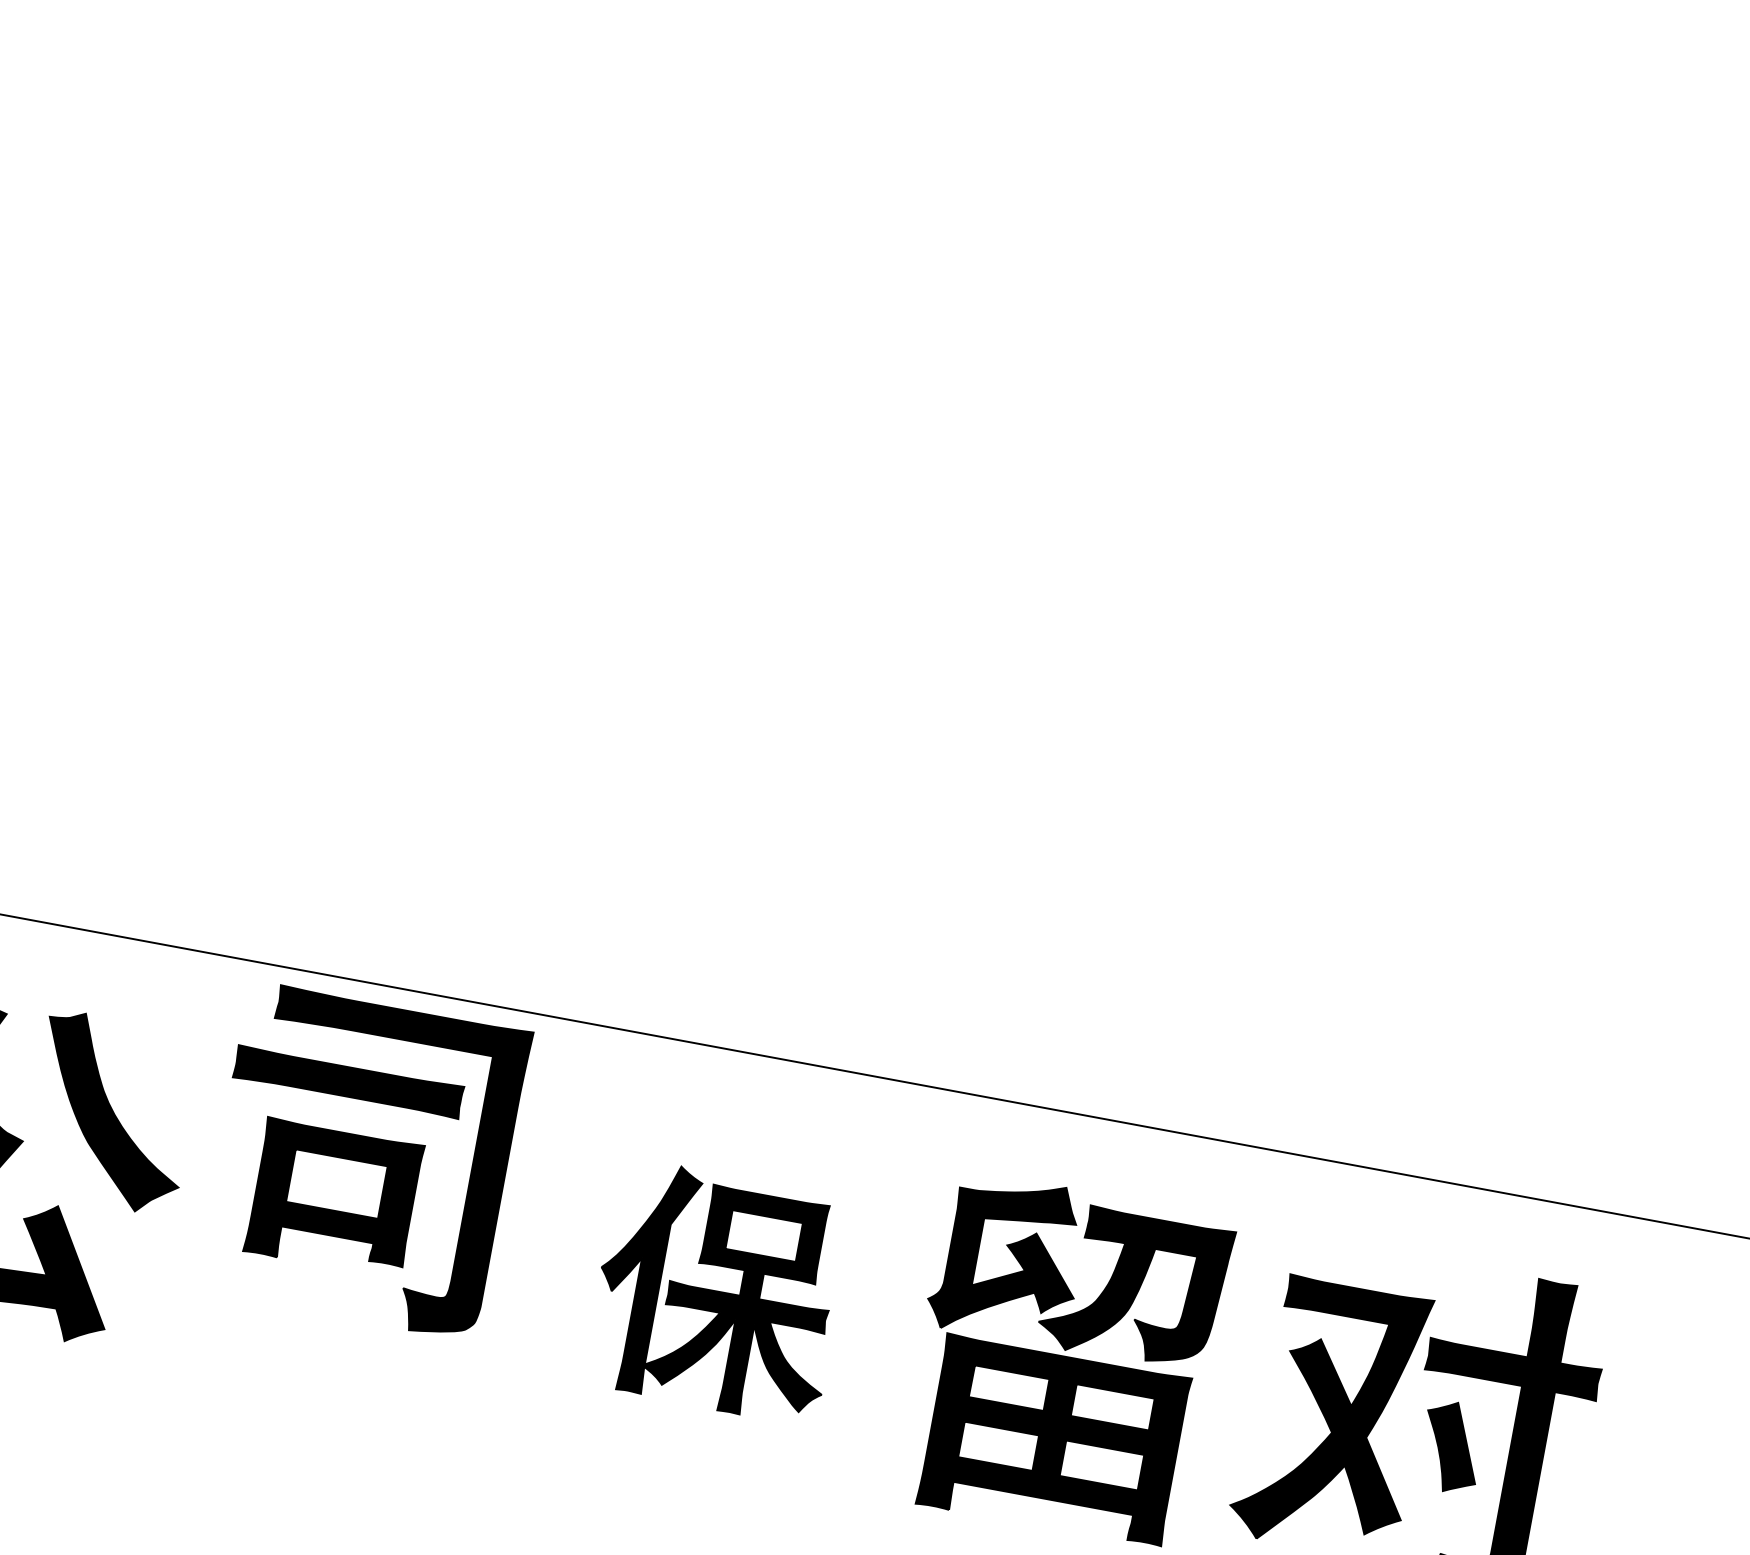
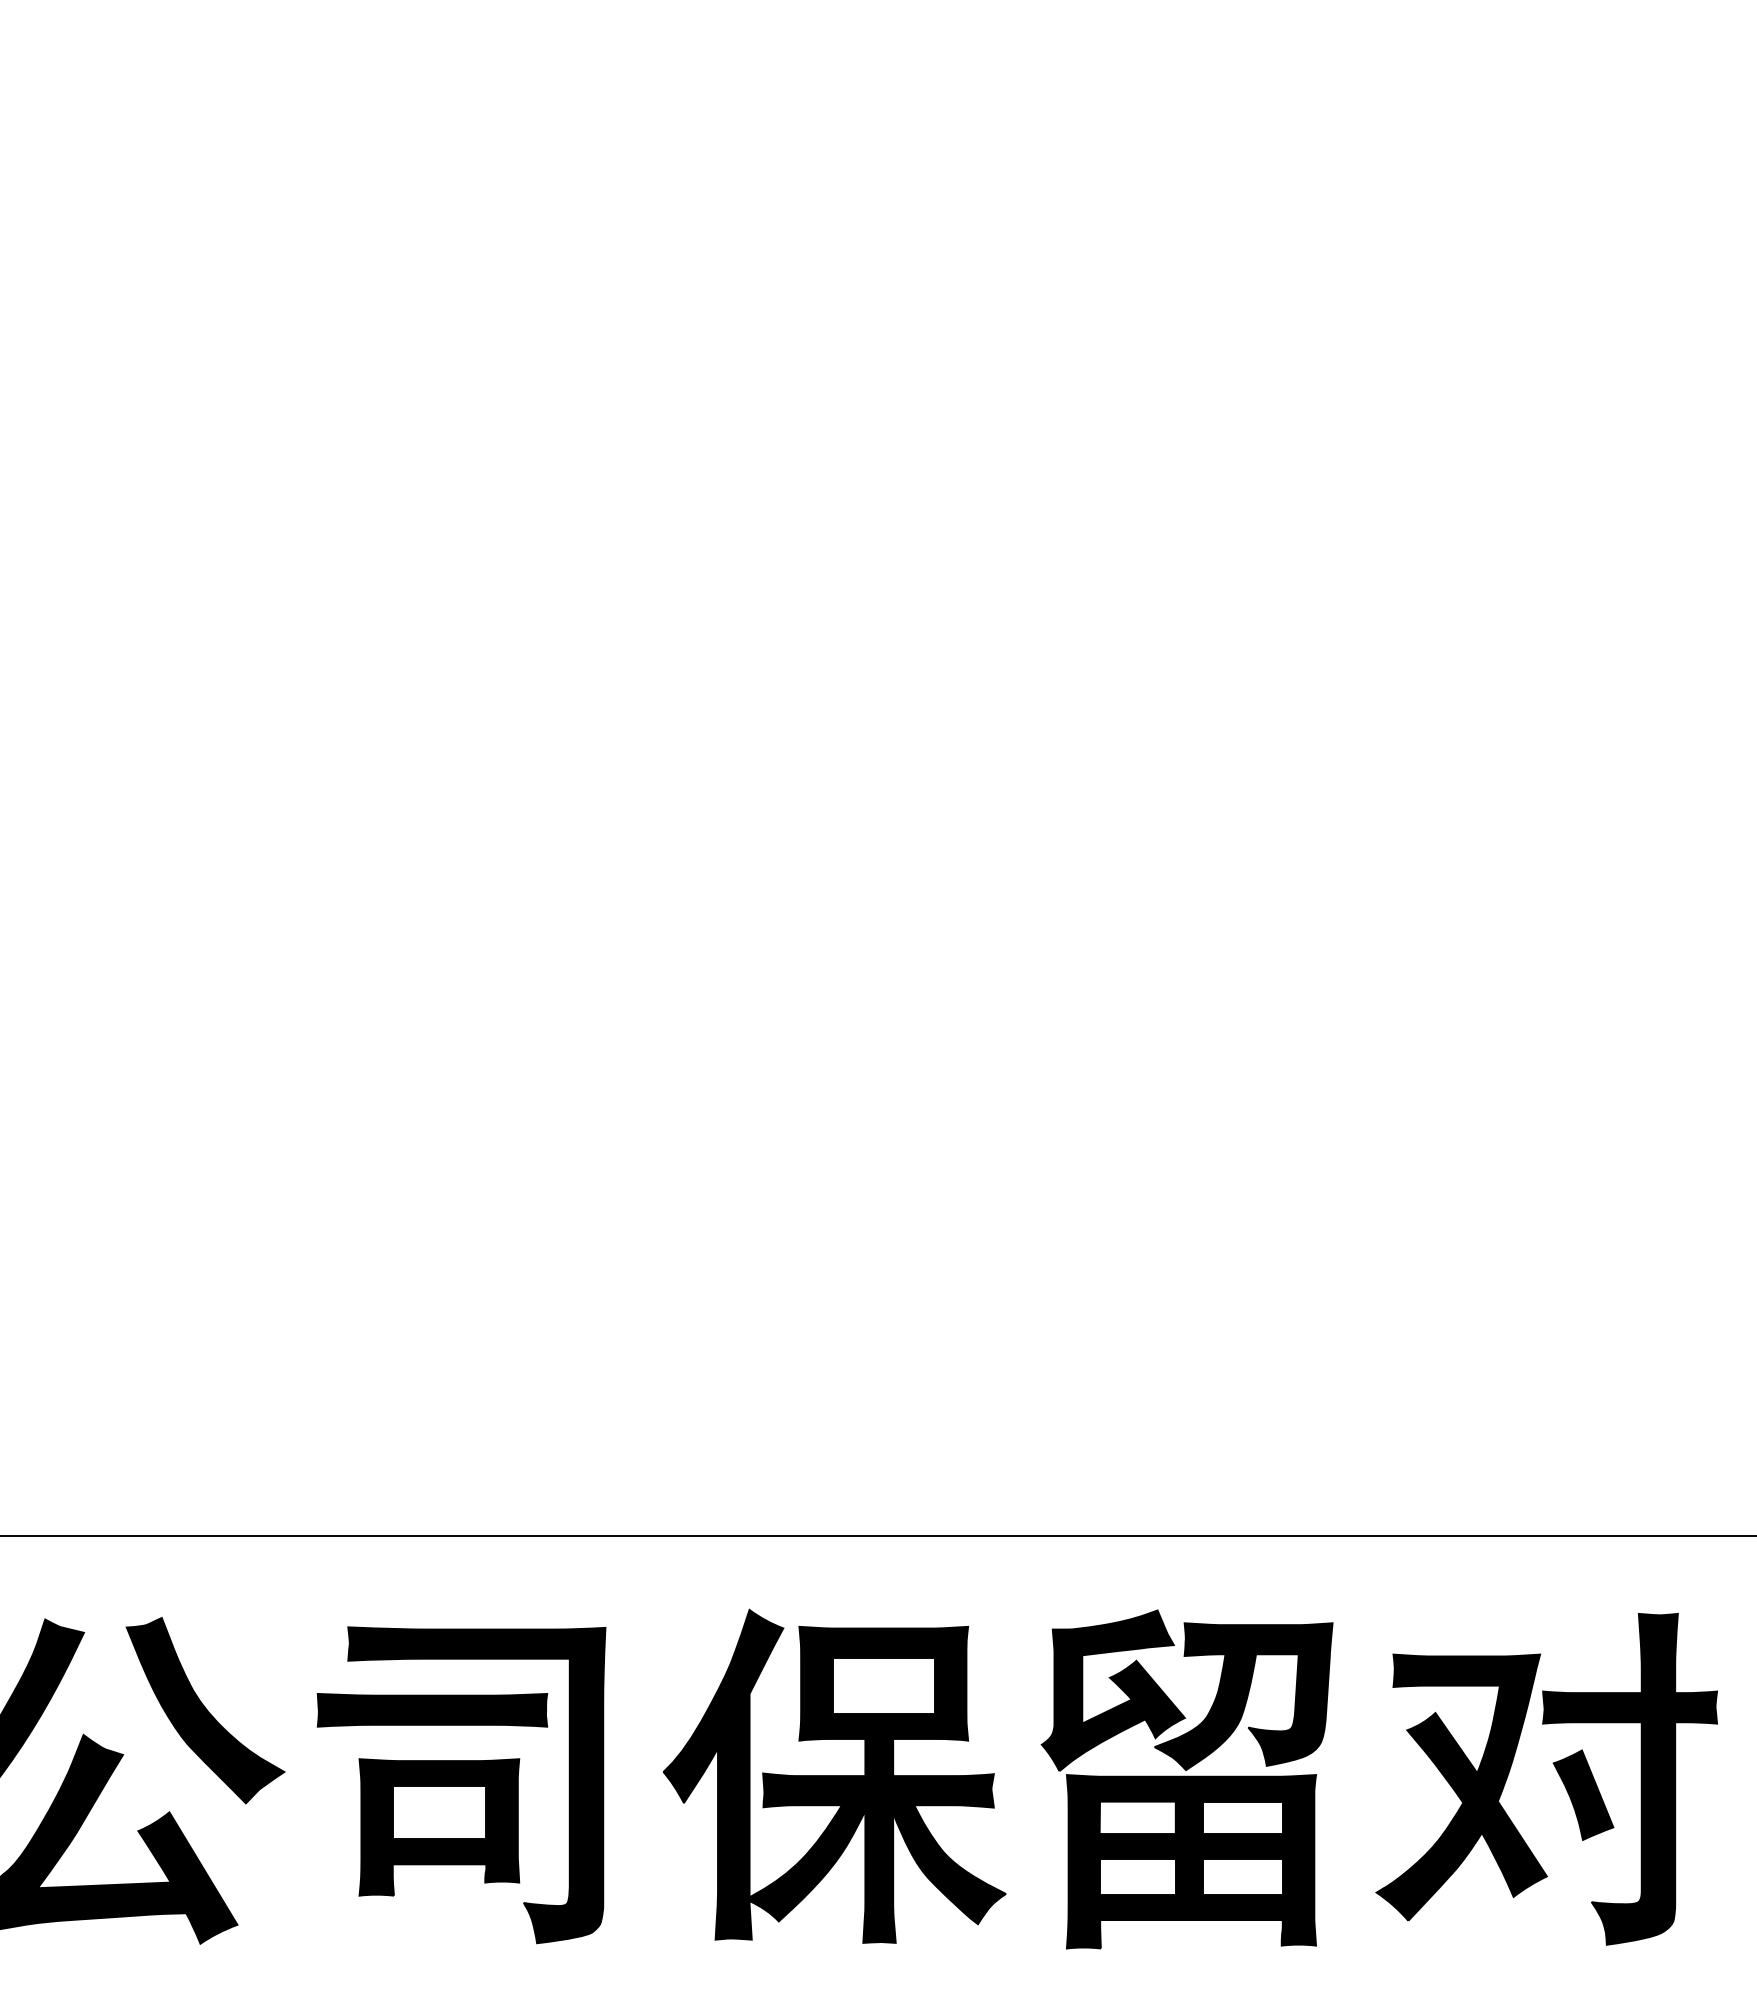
part: (363, 1161) -> (461, 1785), moved
part: (718, 1291) -> (834, 1775), size x1.43

